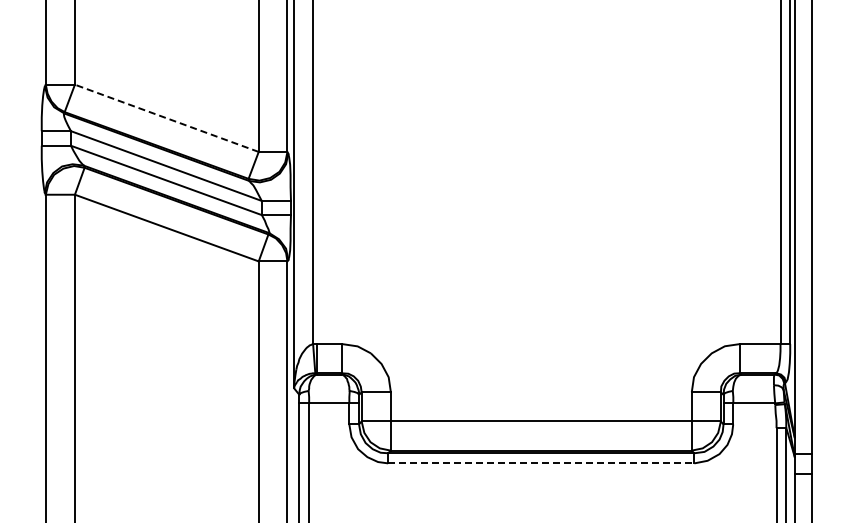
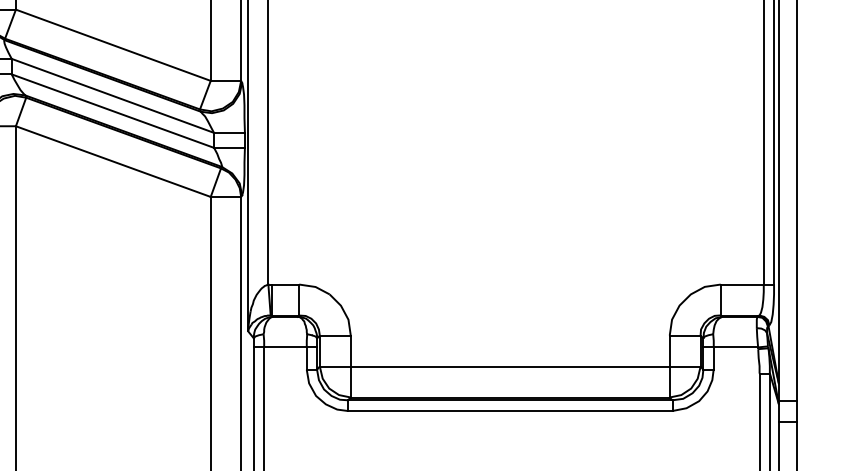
line: (166, 118) -> (112, 45), dashed -> solid
line: (541, 463) -> (510, 411), dashed -> solid

